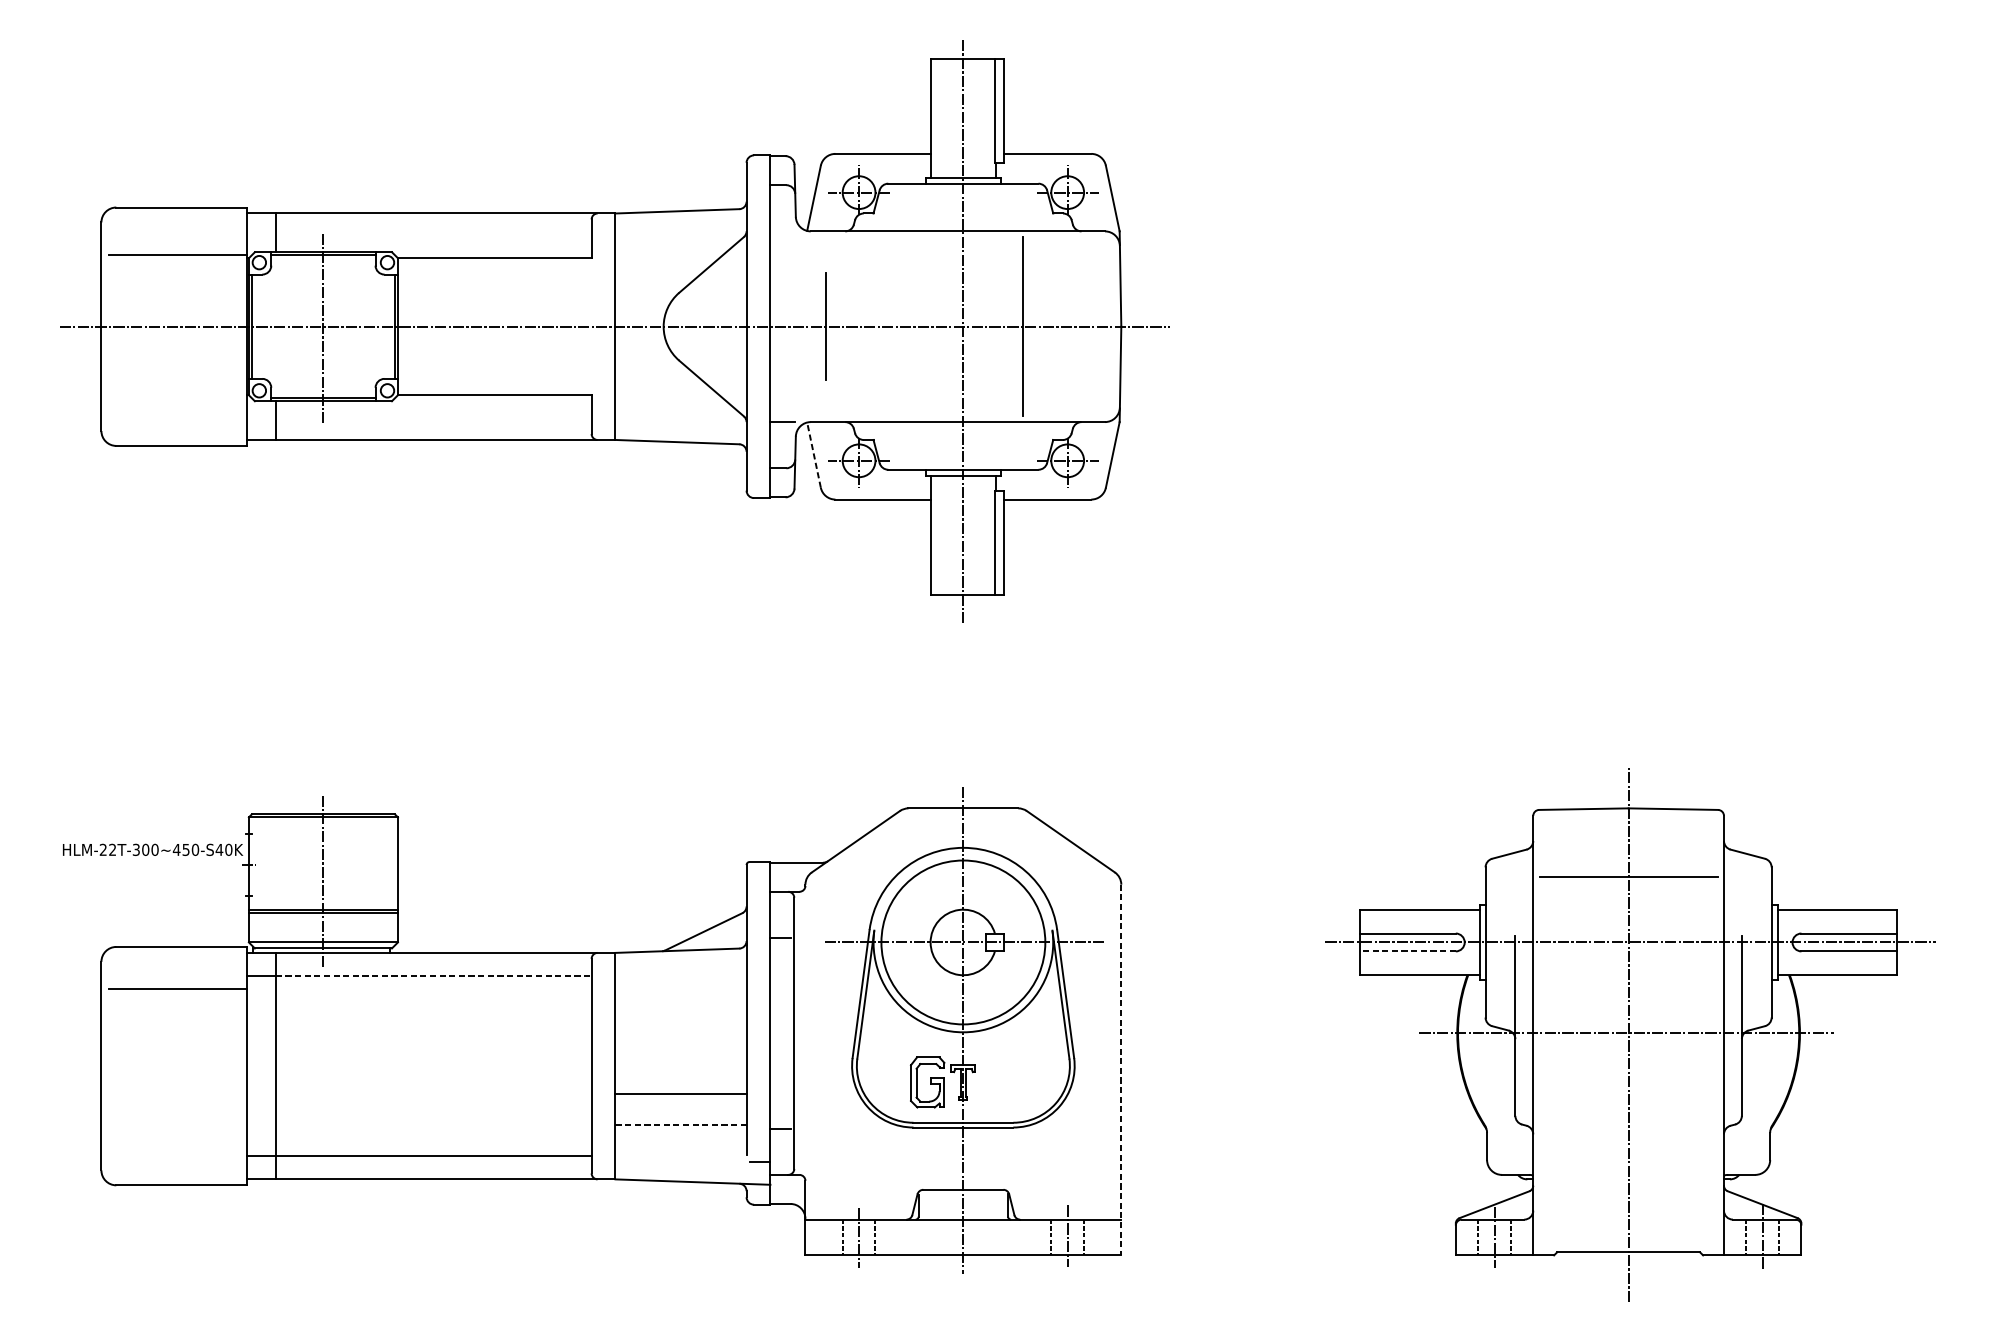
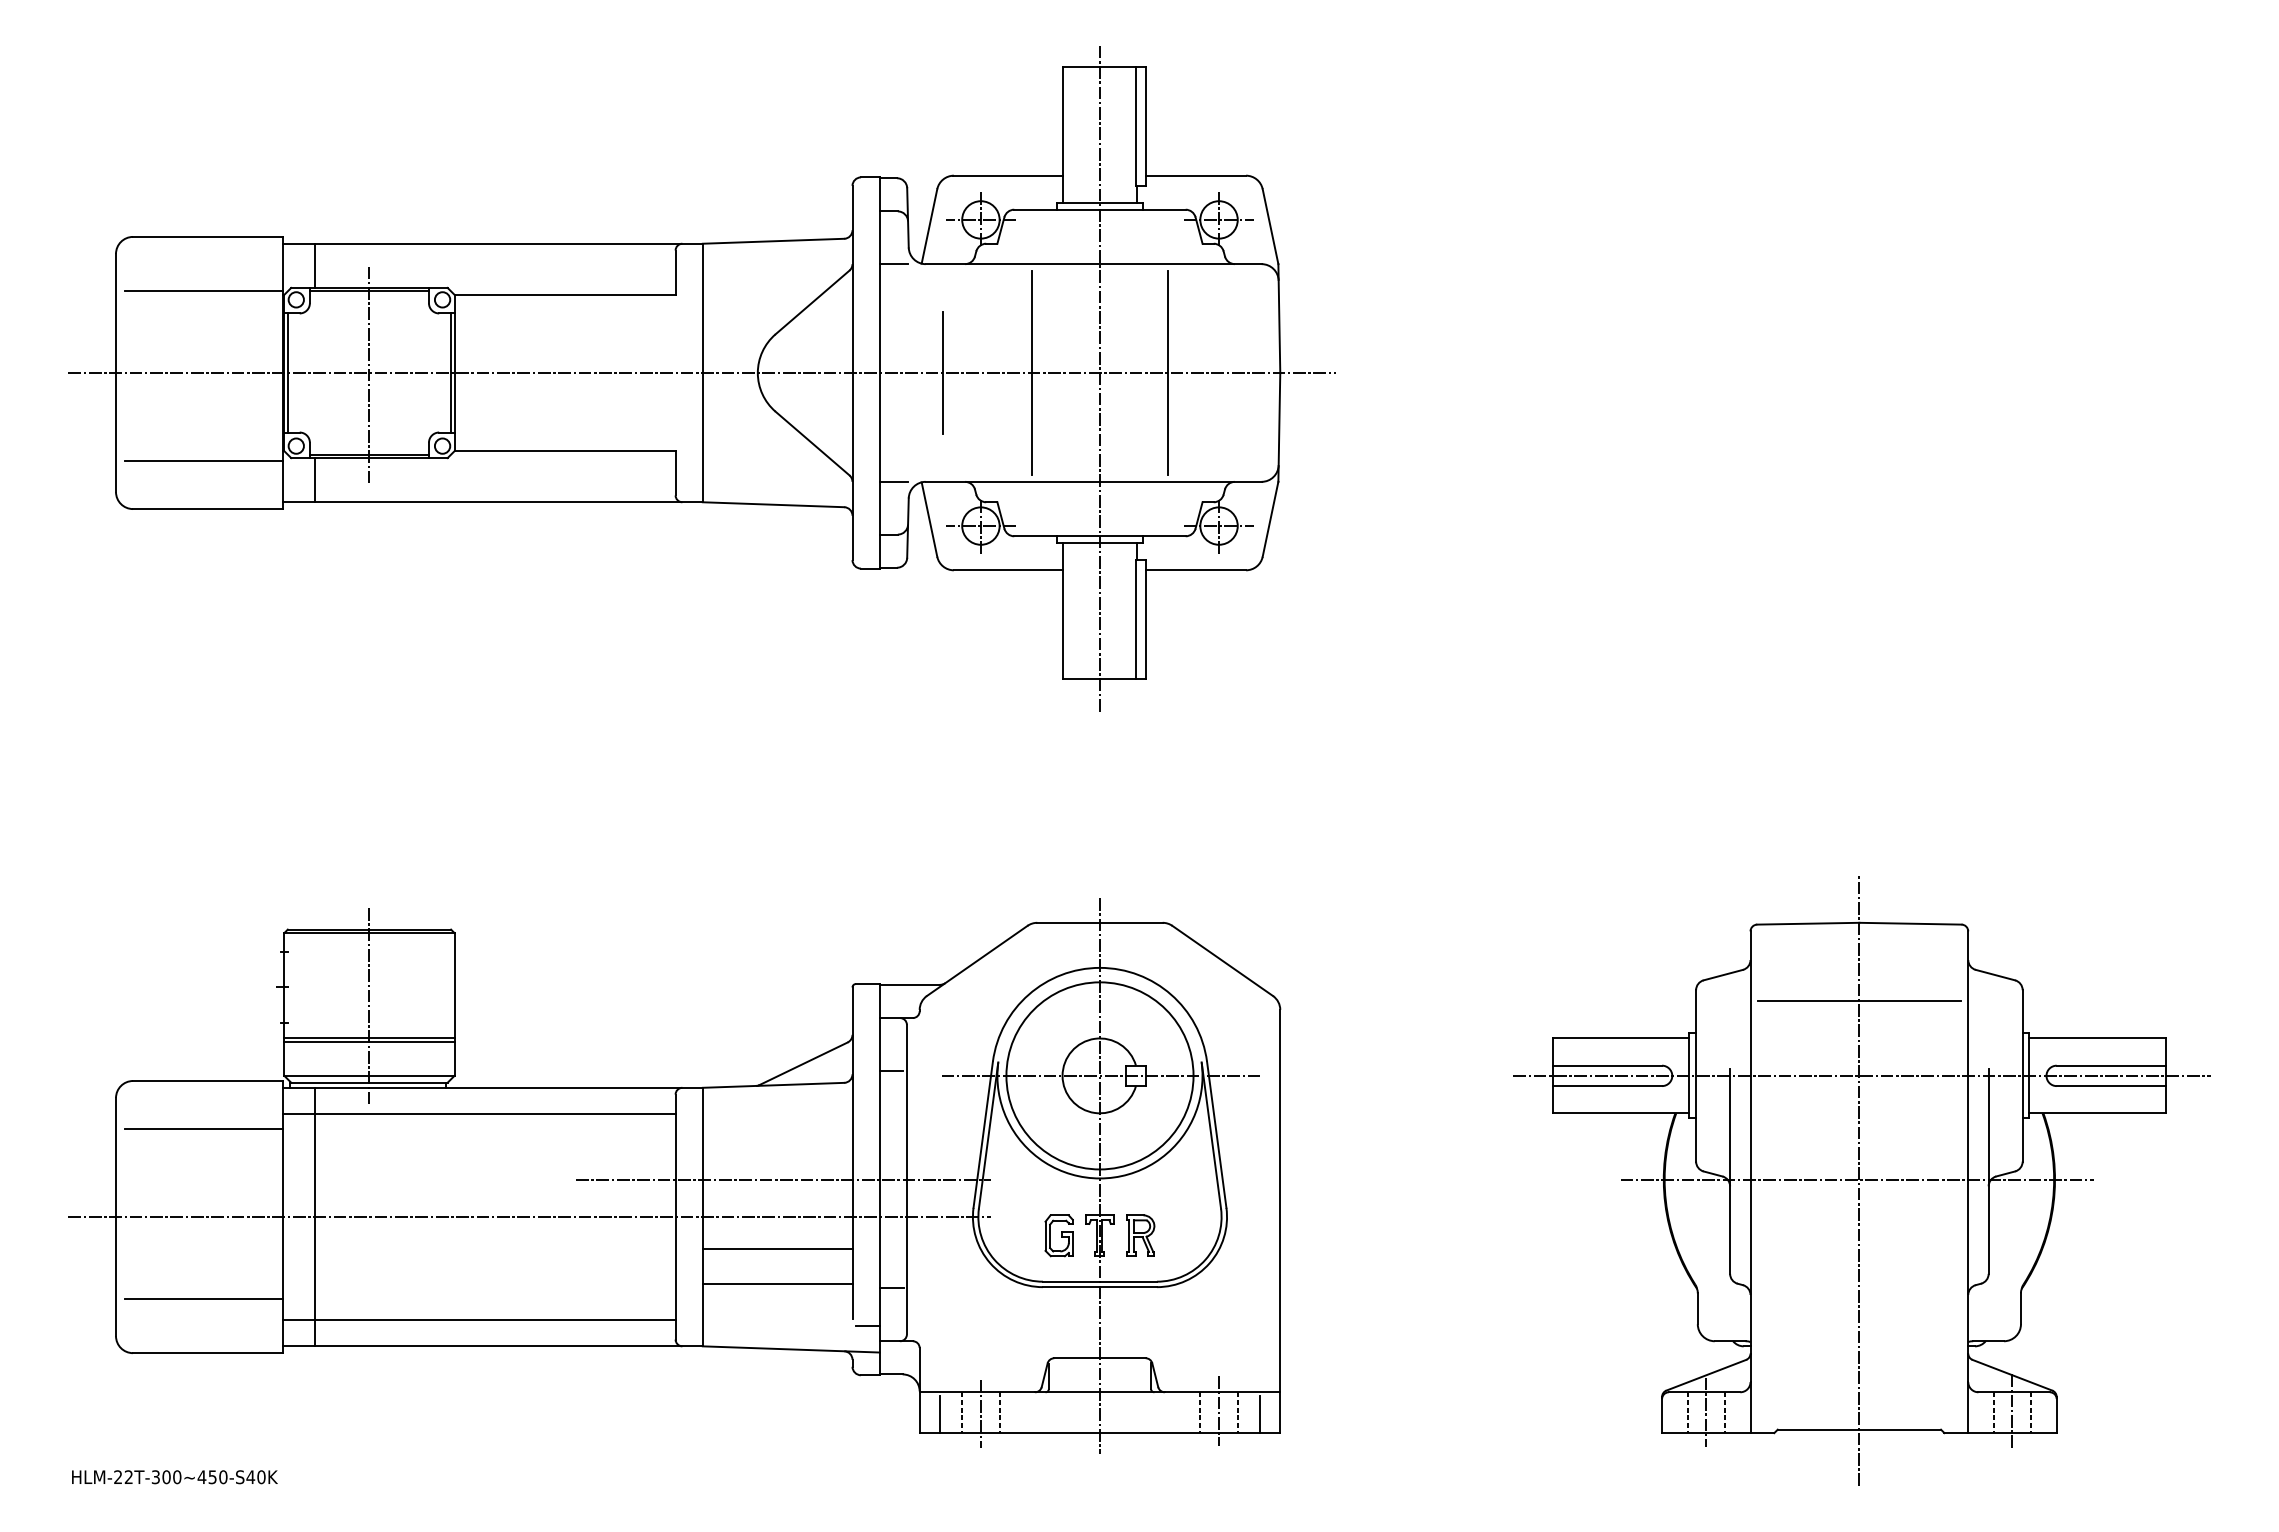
line: (782, 231) -> (893, 264), added
line: (903, 326) -> (1031, 372), added
line: (178, 404) -> (203, 461), added
line: (814, 455) -> (929, 519), dashed -> solid
text: (152, 850) -> (174, 1477), moved
line: (1407, 951) -> (1607, 1086), dashed -> solid
line: (433, 976) -> (495, 1114), dashed -> solid
line: (686, 1033) -> (783, 1179), added
line: (463, 1066) -> (529, 1217), added
line: (1121, 1070) -> (1280, 1221), dashed -> solid
part: (927, 1082) -> (1058, 1235), size x0.71
part: (998, 1082) -> (1140, 1235), added
line: (680, 1124) -> (777, 1283), dashed -> solid
line: (178, 1137) -> (203, 1298), added
line: (823, 1239) -> (940, 1414), added
line: (1103, 1239) -> (1259, 1414), added

